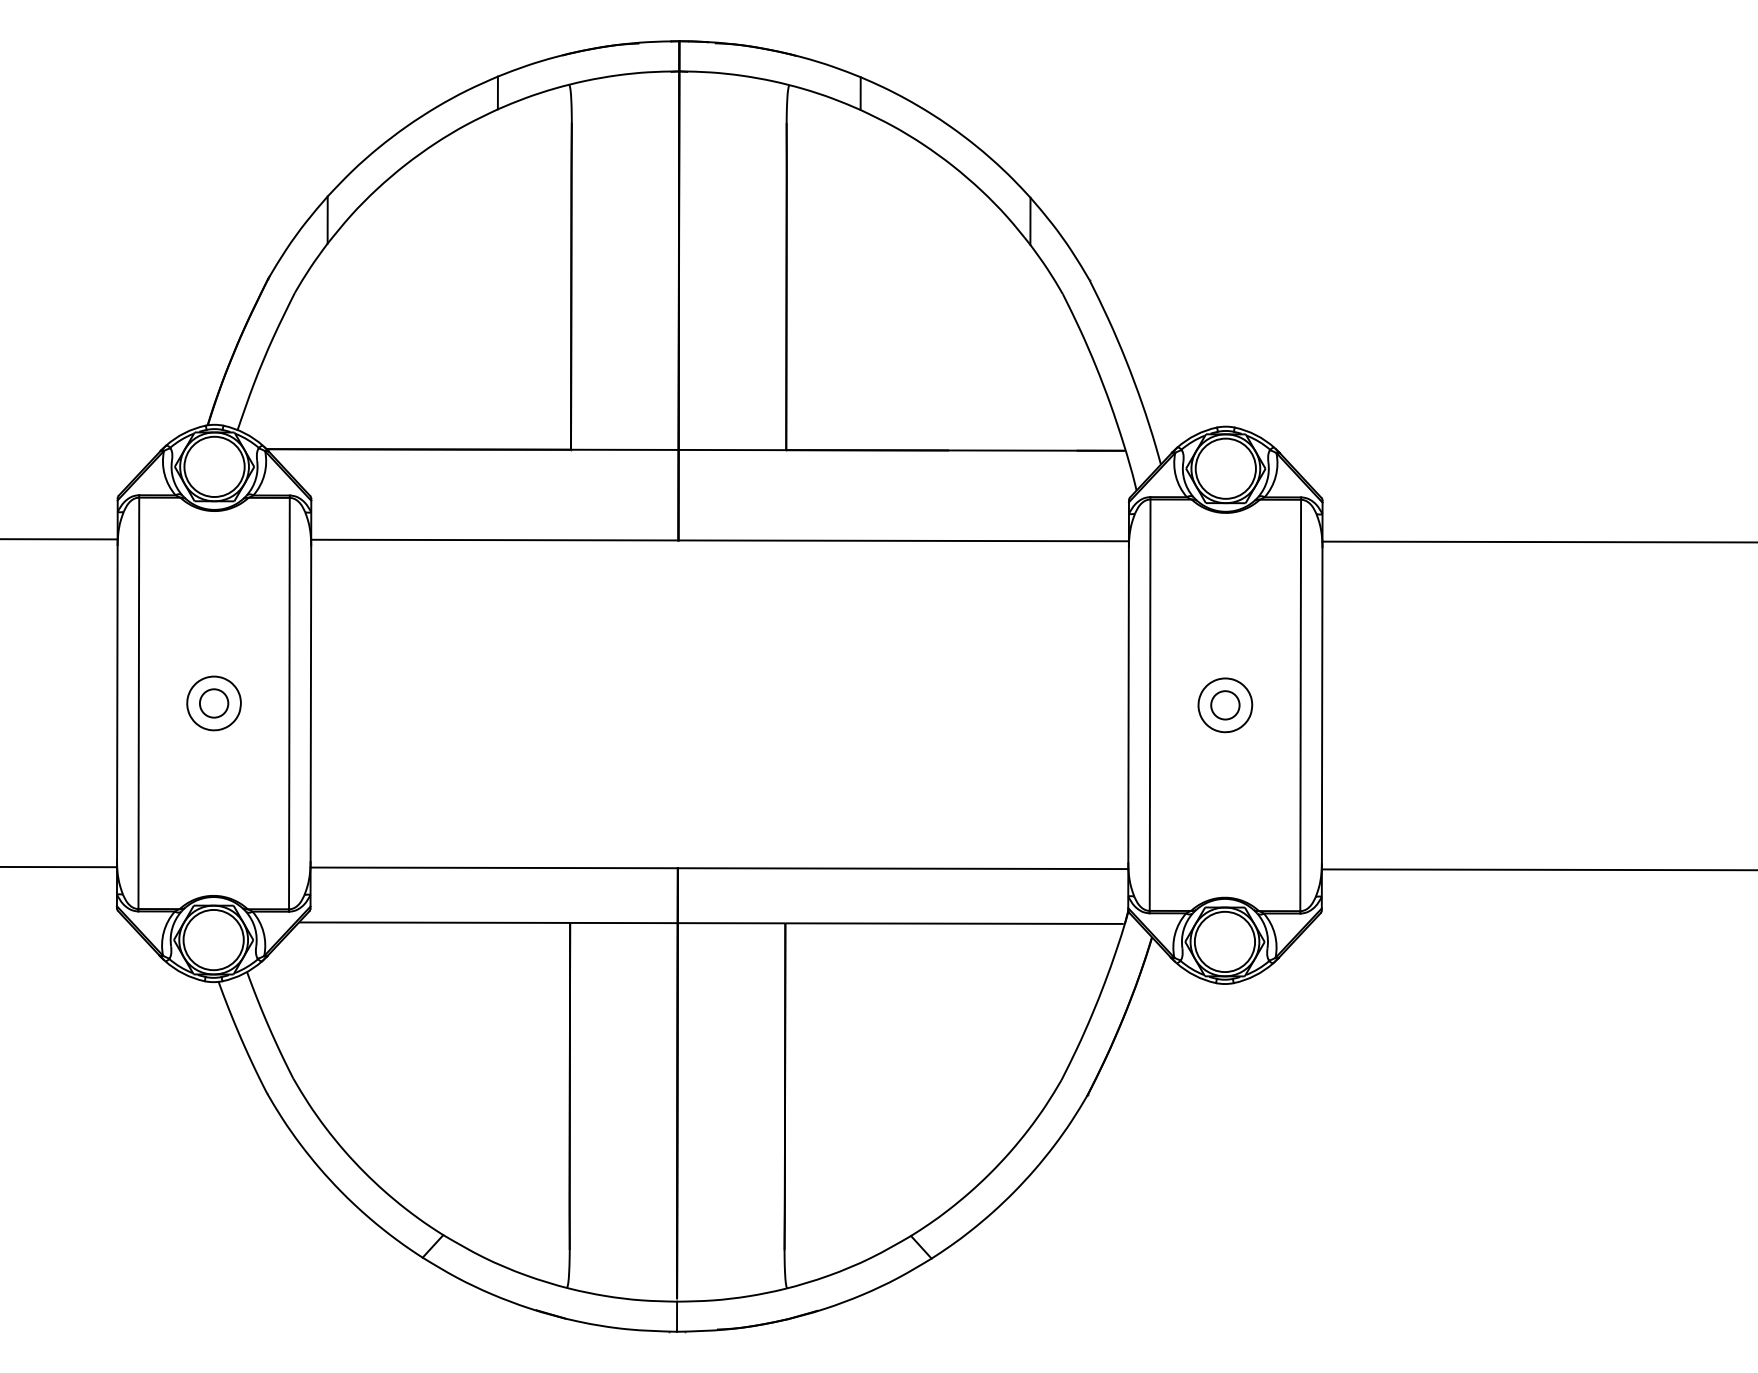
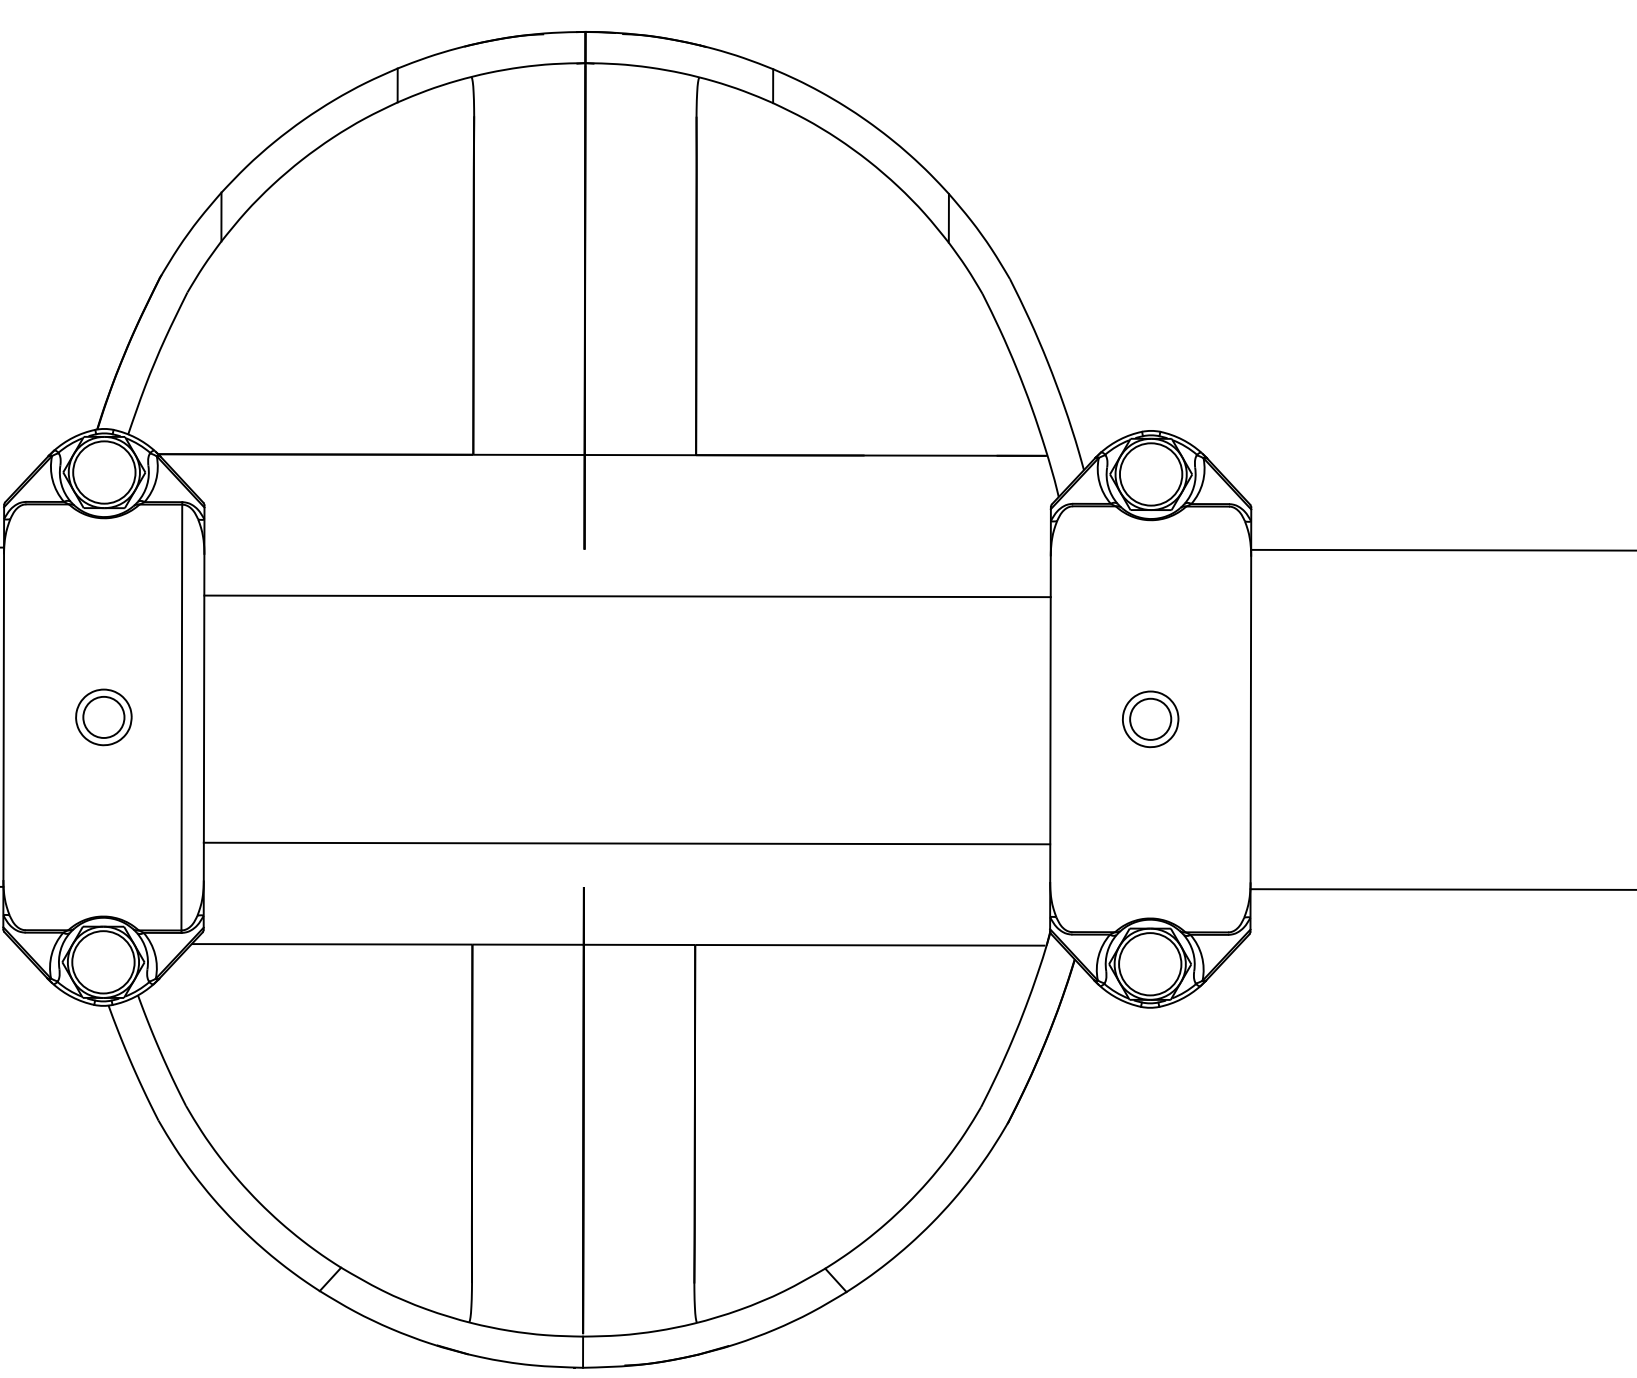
line: (719, 540) -> (627, 596), moved
line: (138, 703) -> (25, 717), removed
circle: (213, 703) -> (103, 717), size x1.4
line: (1149, 705) -> (1072, 719), removed
circle: (1225, 705) -> (1150, 719), size x1.4
line: (1300, 705) -> (1228, 719), removed
line: (719, 868) -> (627, 843), moved

